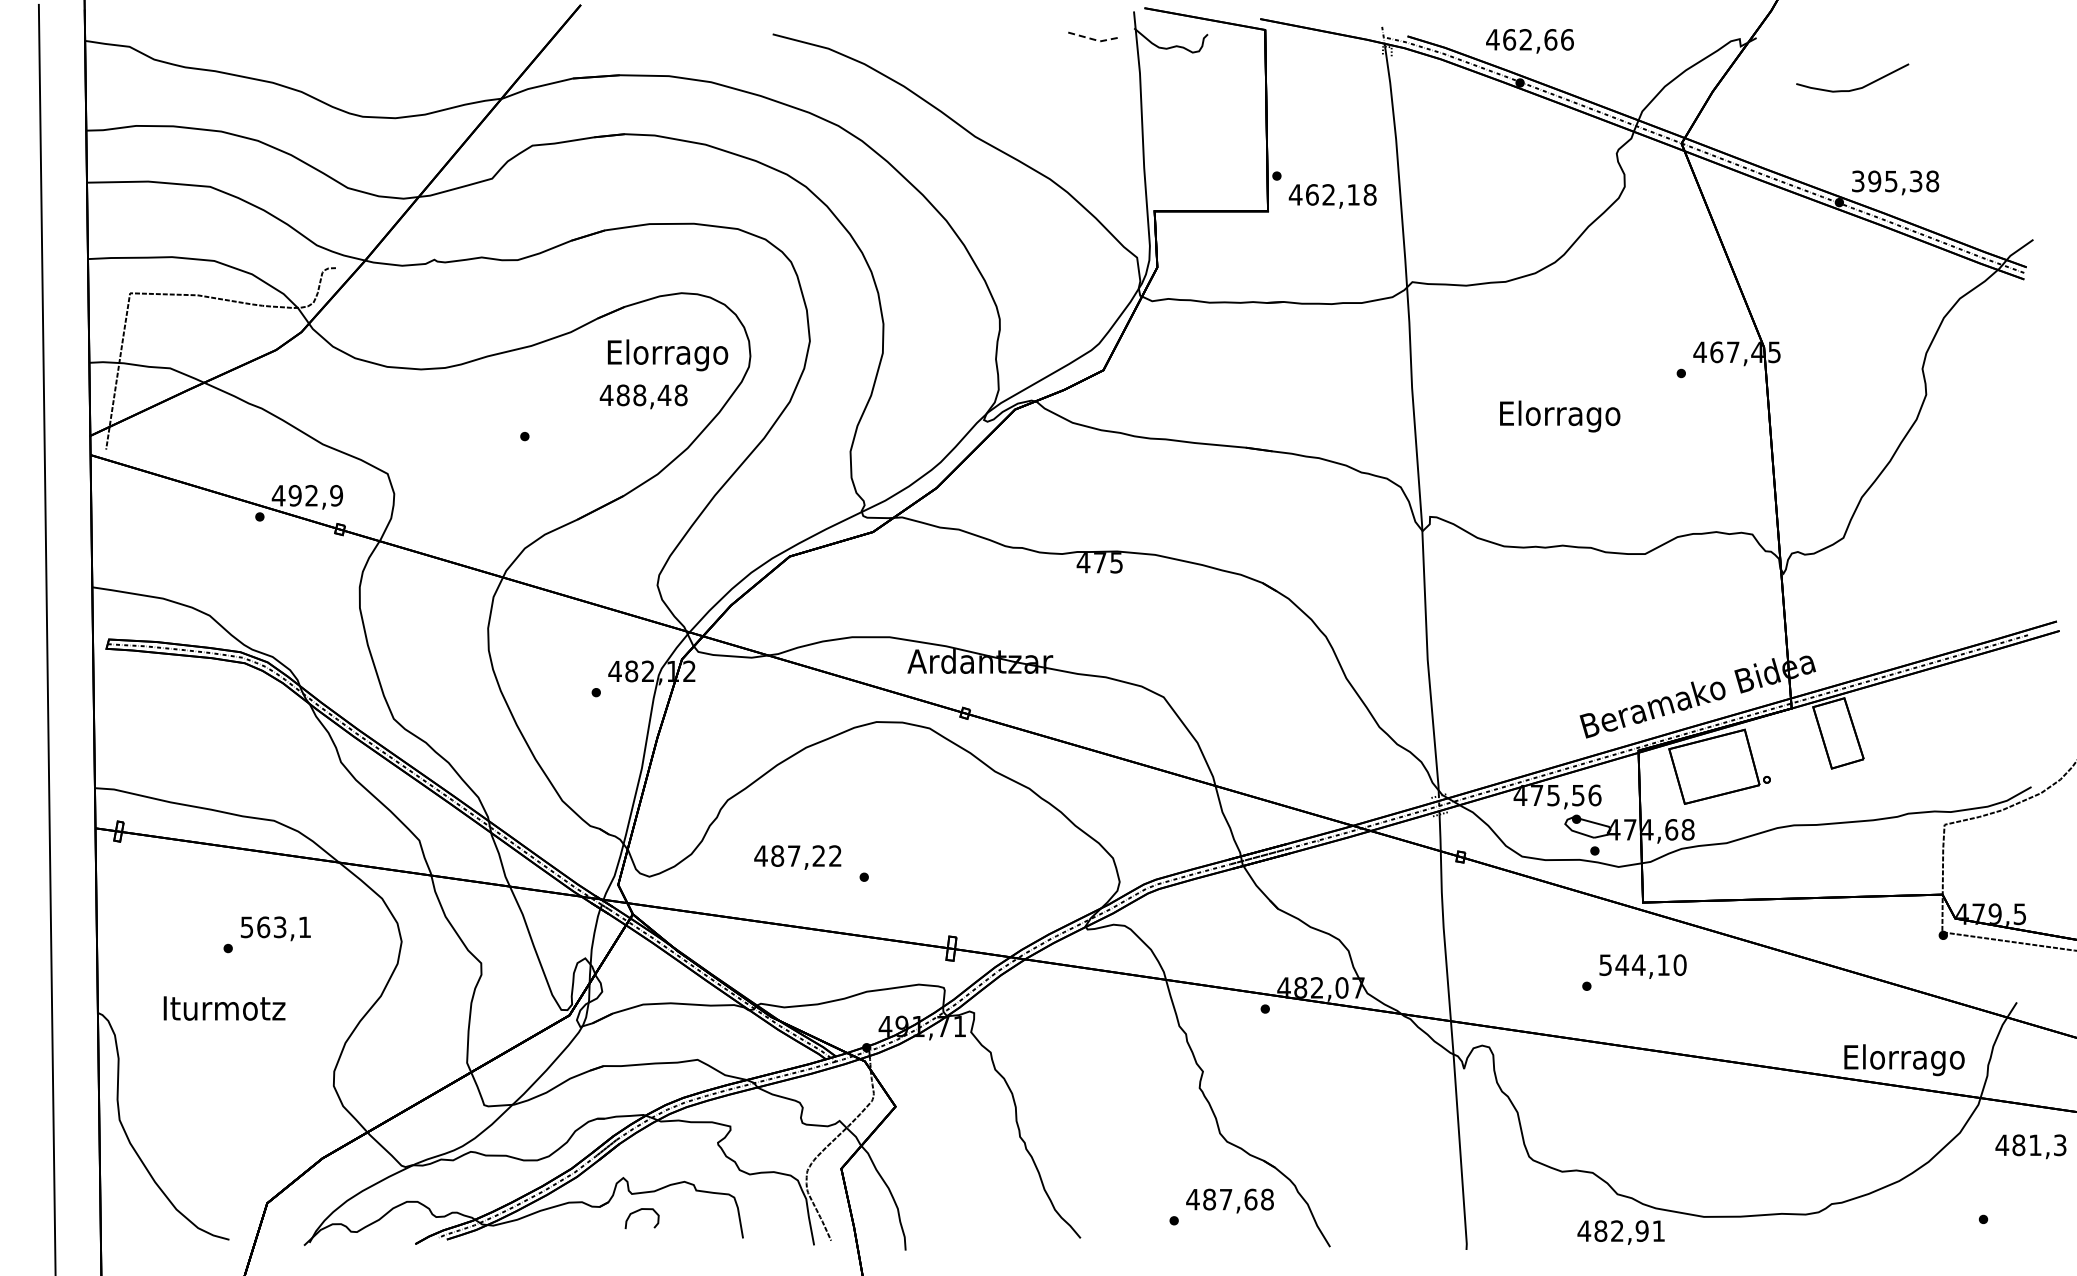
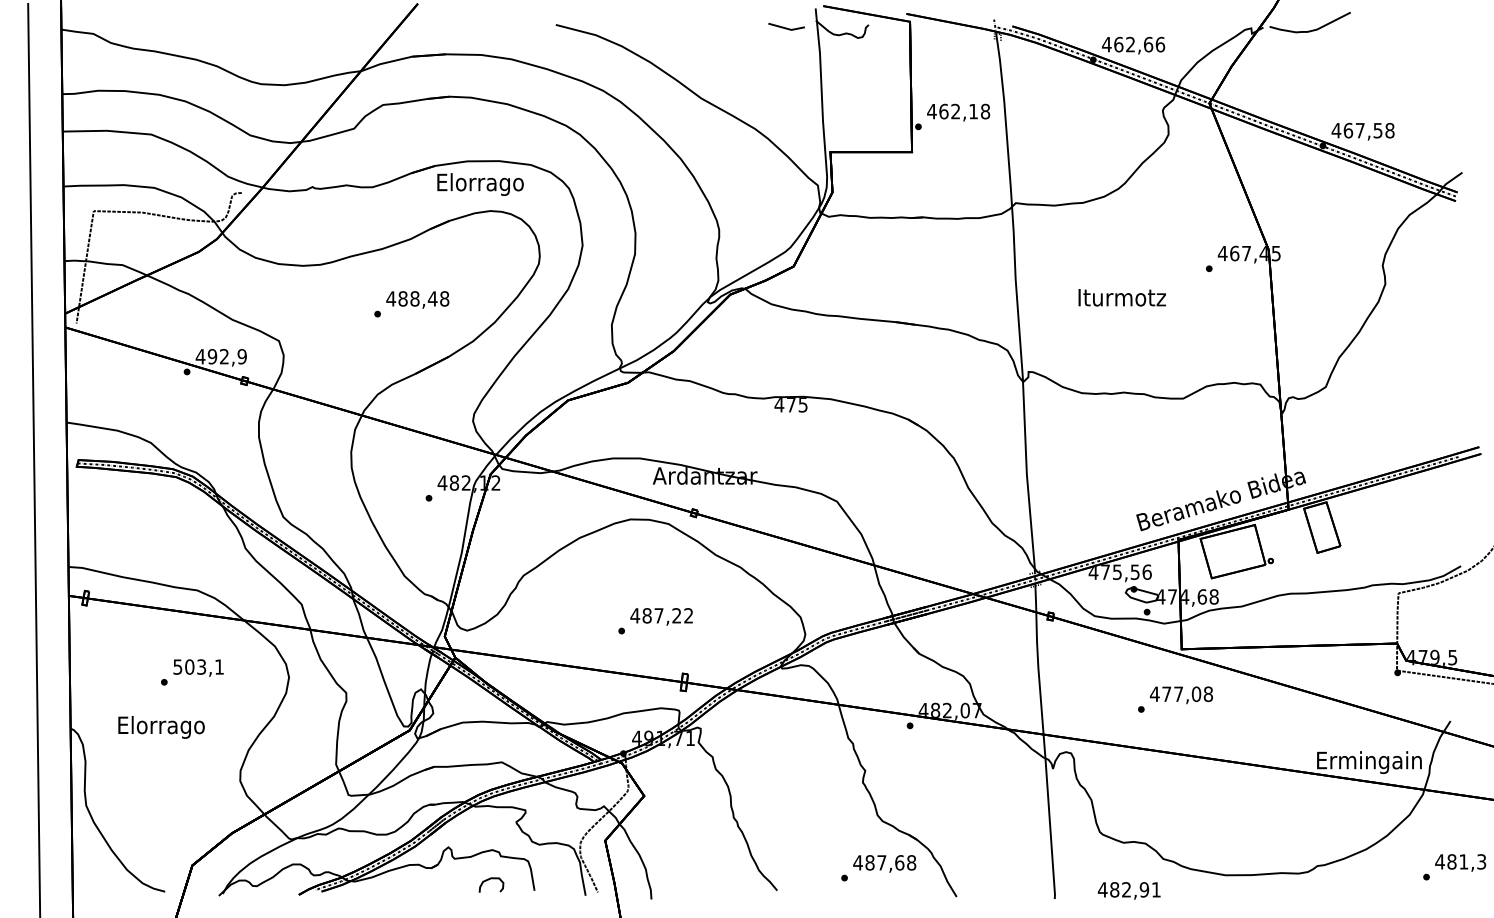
line: (1094, 39) -> (787, 28), dashed -> solid
text: (1529, 41) -> (1133, 45), moved
curve: (1854, 88) -> (1311, 30), moved
text: (1886, 181) -> (1356, 130), 395,38 -> 467,58
text: (1332, 196) -> (958, 112), moved
text: (668, 355) -> (480, 184), moved
text: (643, 396) -> (417, 299), moved
text: (1560, 416) -> (1122, 299), Elorrago -> Iturmotz
text: (797, 857) -> (661, 616), moved
text: (263, 926) -> (189, 666), 563,1 -> 503,1
text: (1642, 965) -> (1181, 694), 544,10 -> 477,08
text: (224, 1011) -> (161, 727), Iturmotz -> Elorrago
text: (1903, 1060) -> (1369, 762), Elorrago -> Ermingain
text: (2030, 1146) -> (1460, 862), moved
curve: (638, 1211) -> (488, 880), moved
text: (1620, 1232) -> (1128, 890), moved

